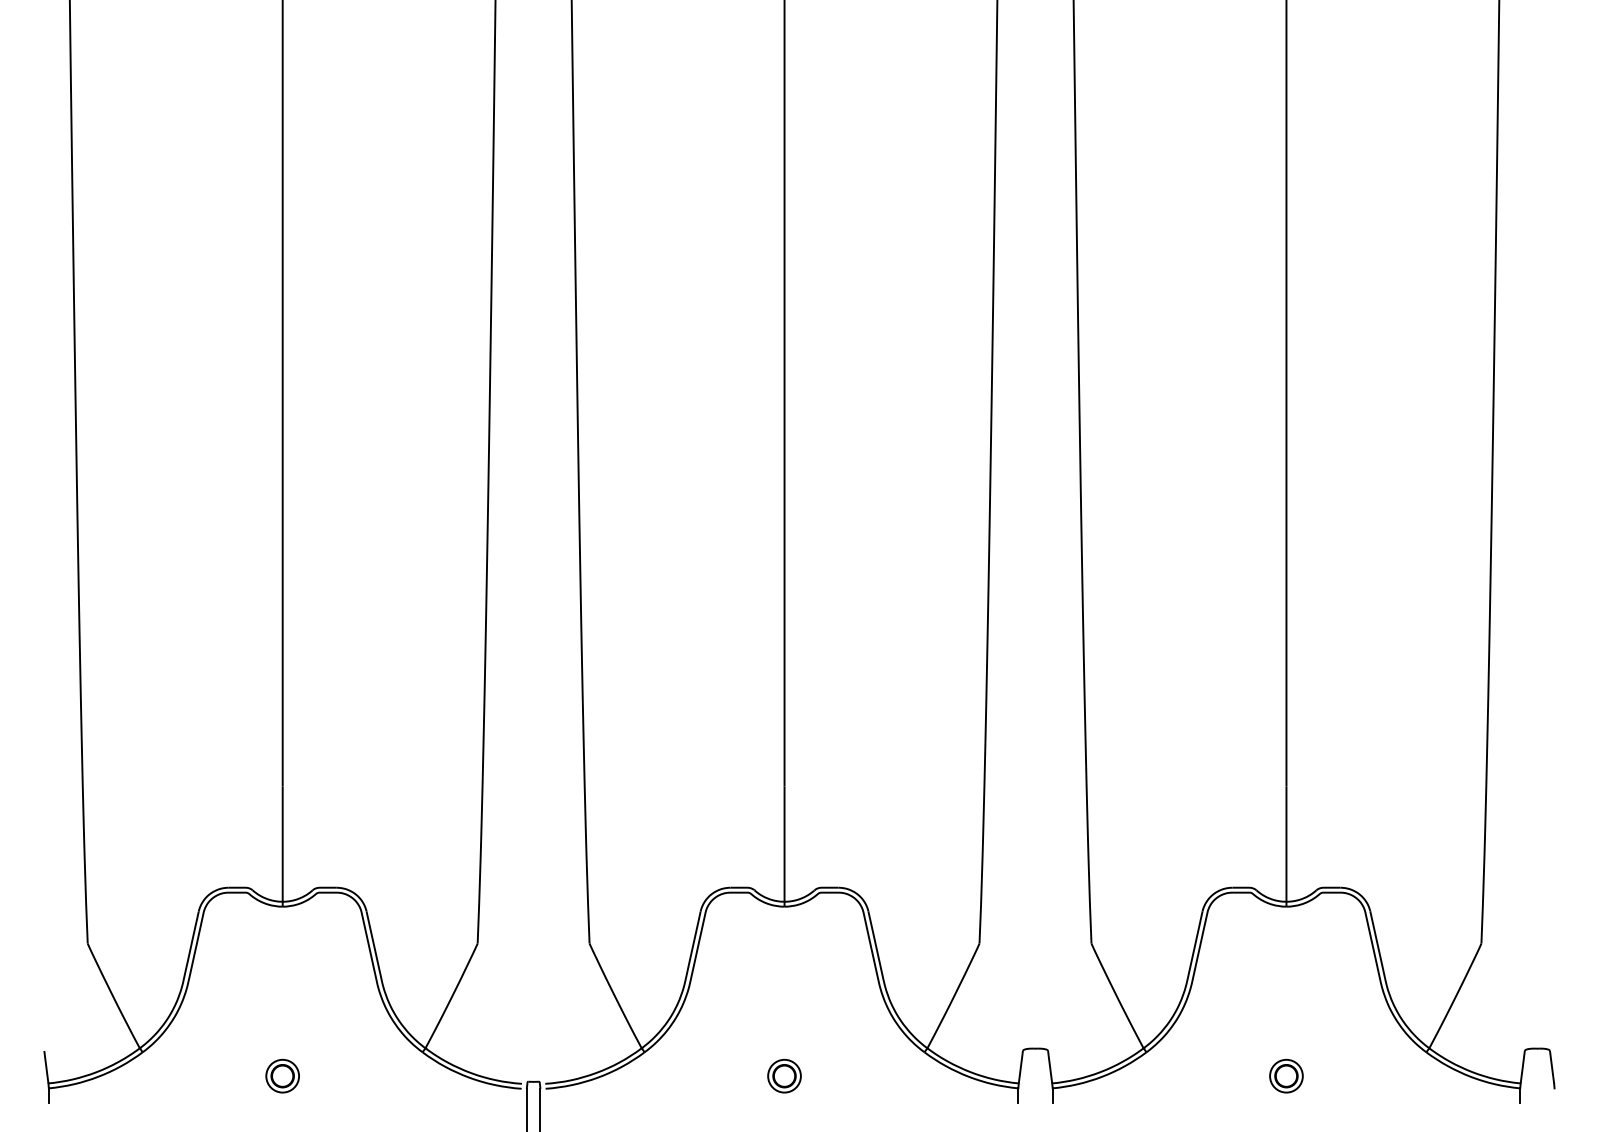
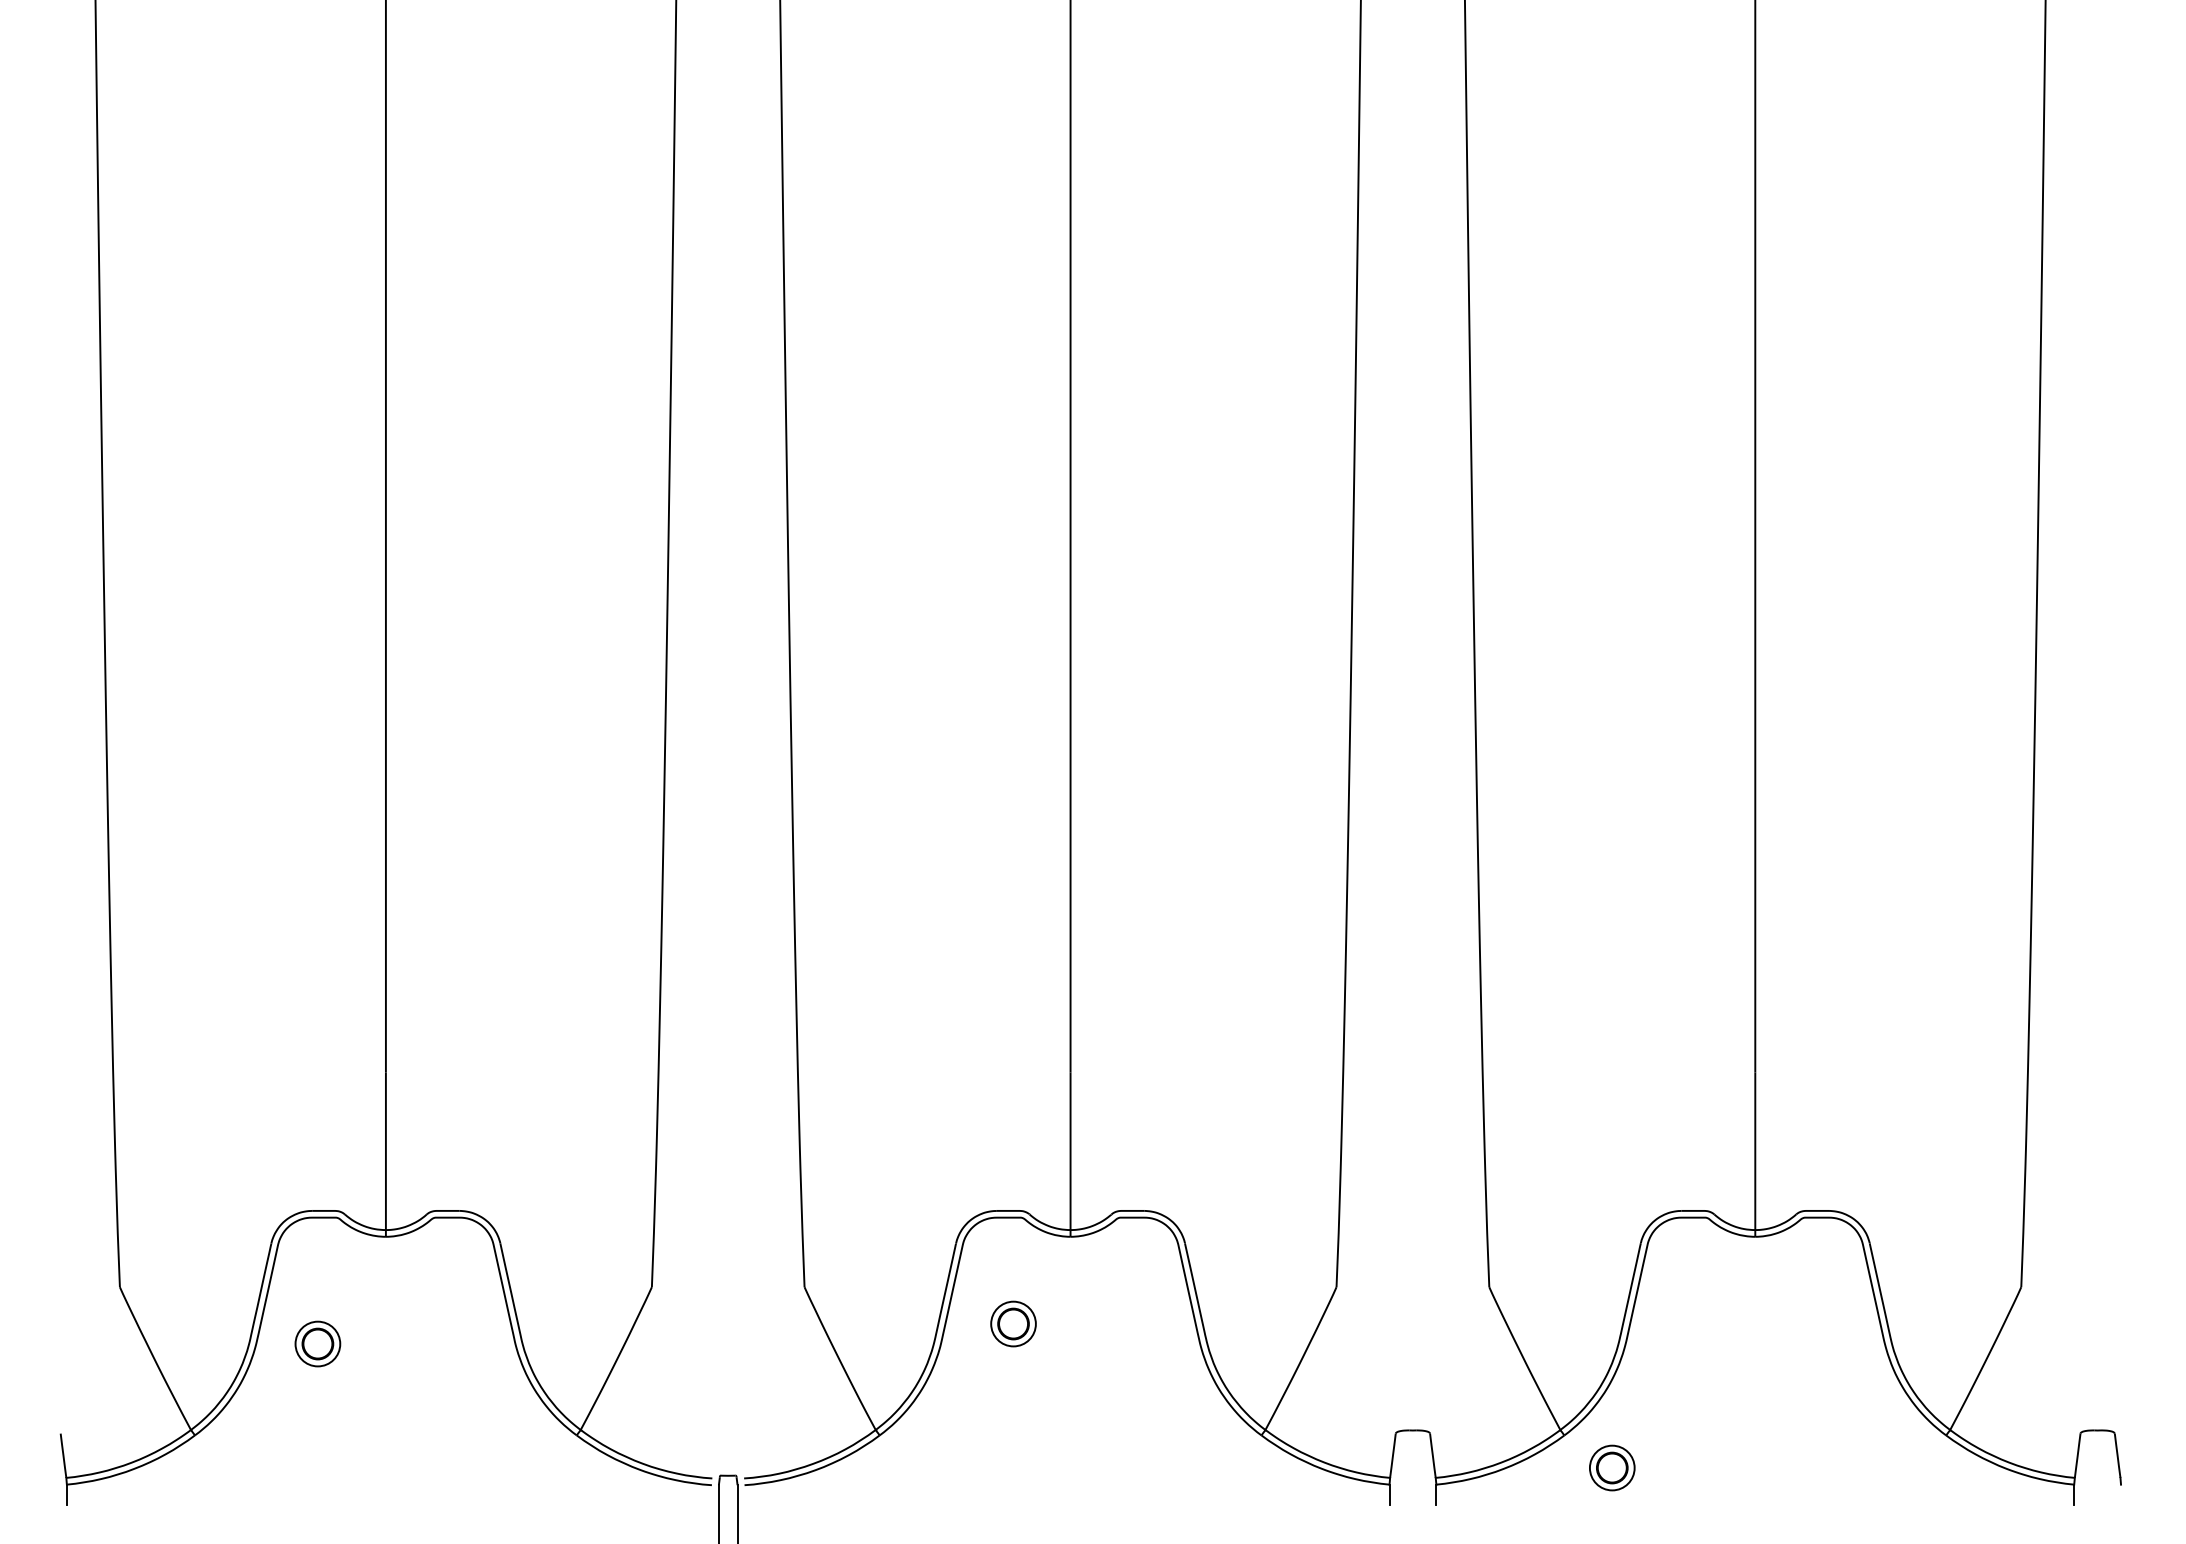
part: (282, 1075) -> (317, 1343), moved
part: (784, 1075) -> (1013, 1323), moved
part: (1286, 1075) -> (1612, 1467), moved

